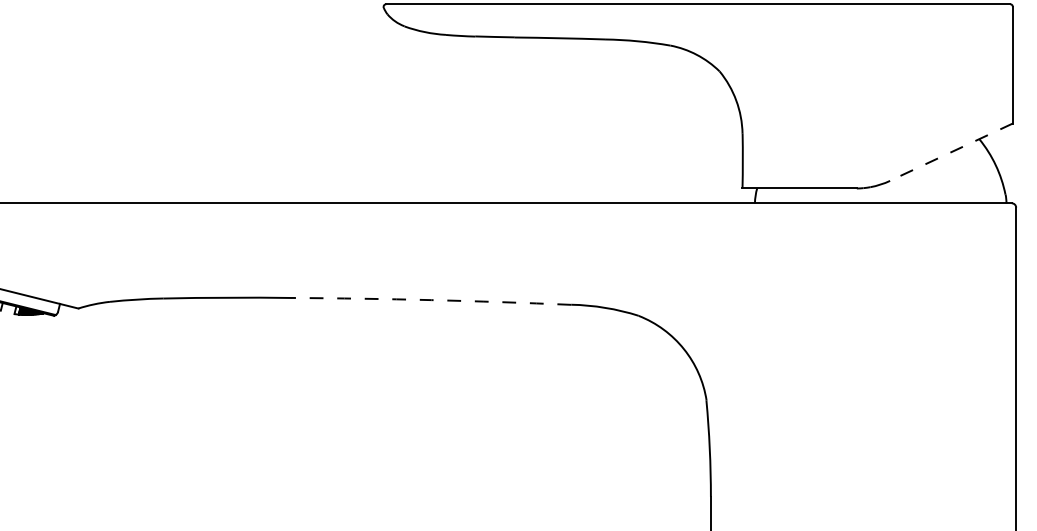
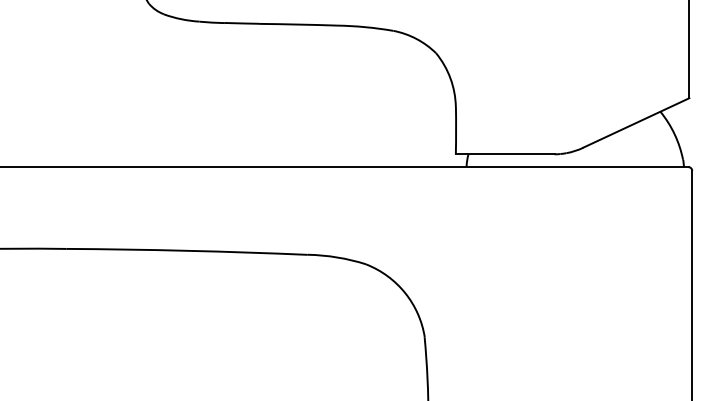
line: (951, 152) -> (636, 123), dashed -> solid
arc: (431, 300) -> (187, 251), dashed -> solid

